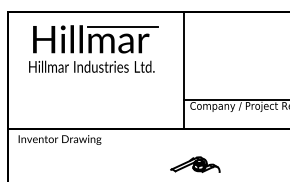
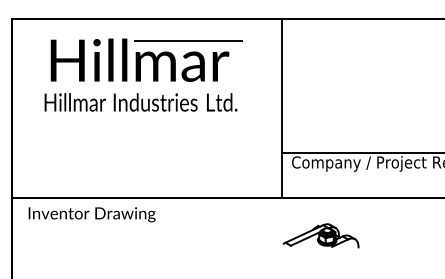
part: (195, 164) -> (321, 235), moved

